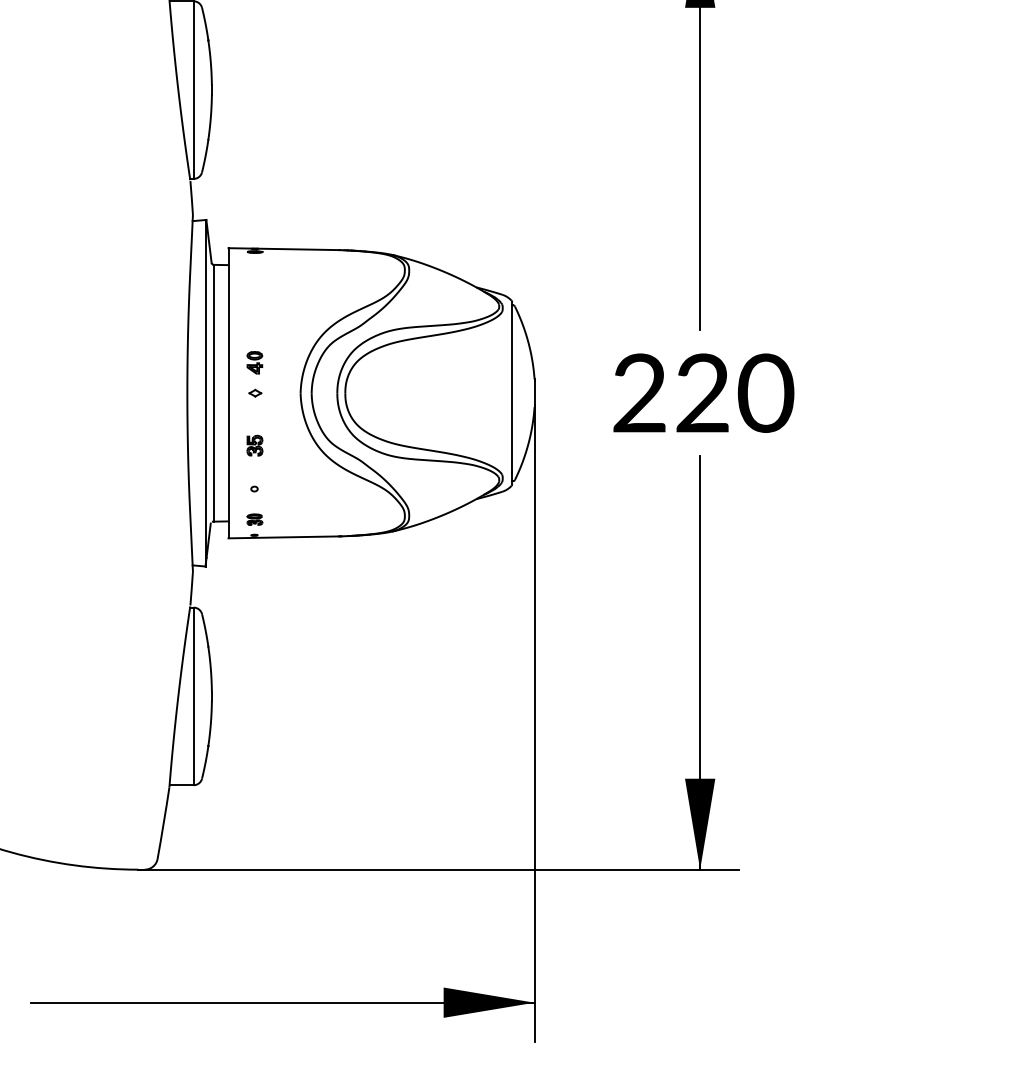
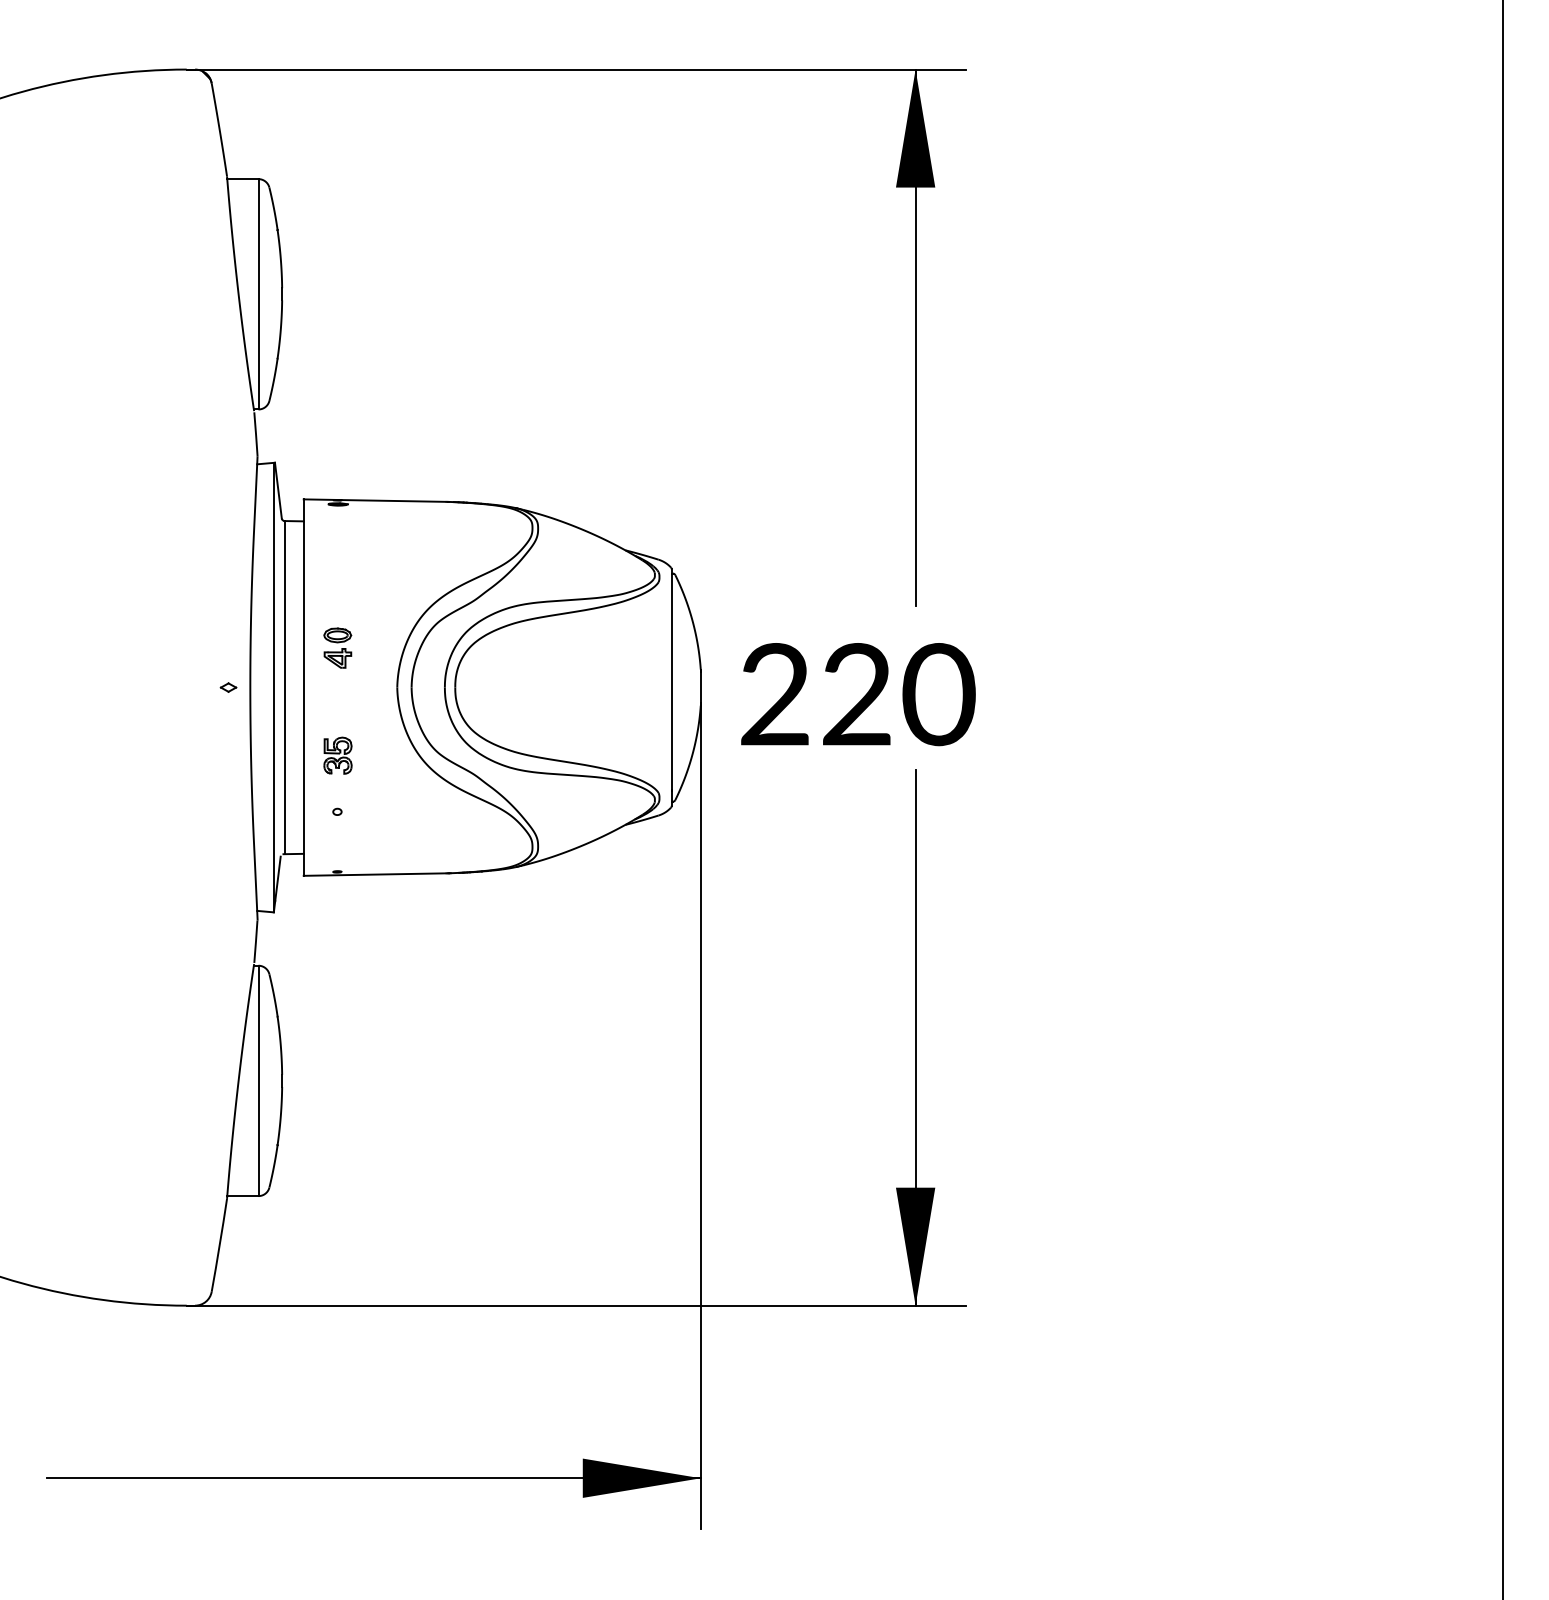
part: (254, 362) -> (337, 647), size x1.4
part: (255, 393) -> (228, 687), moved
text: (703, 393) -> (858, 694), moved
part: (254, 445) -> (337, 755), size x1.4
part: (254, 519) -> (337, 851), removed

